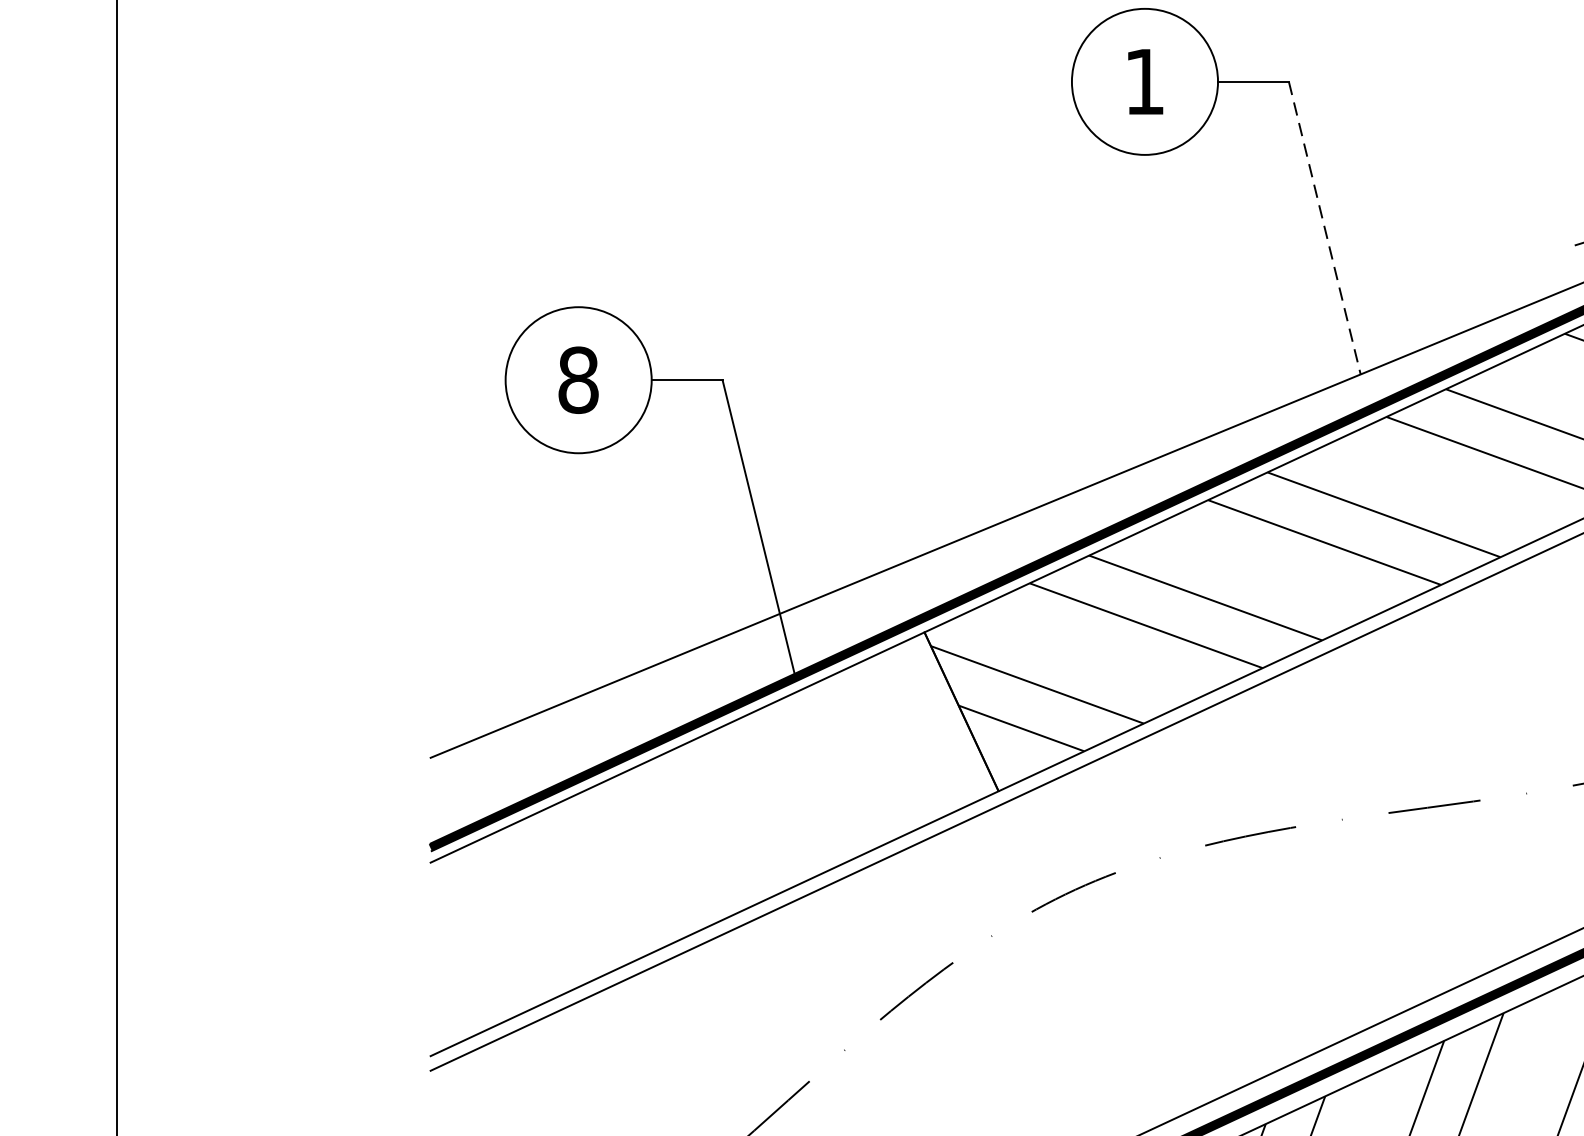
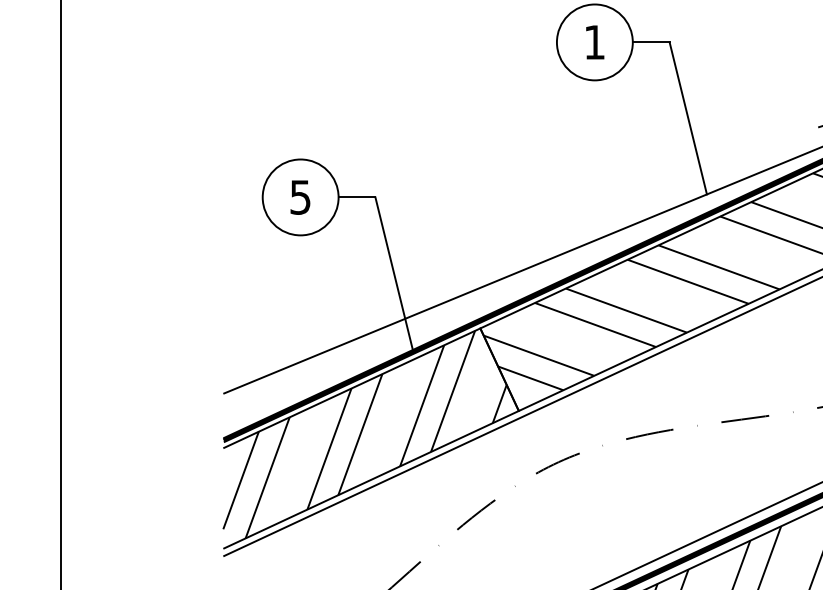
line: (1325, 228) -> (688, 118), dashed -> solid
text: (578, 380) -> (300, 197), 8 -> 5
hatch: (701, 836) -> (364, 434), added

